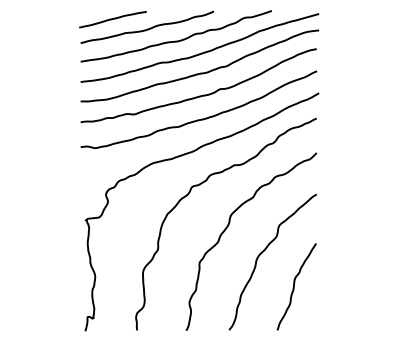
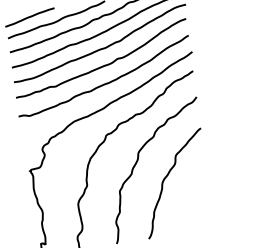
curve: (294, 286) -> (193, 199), removed

